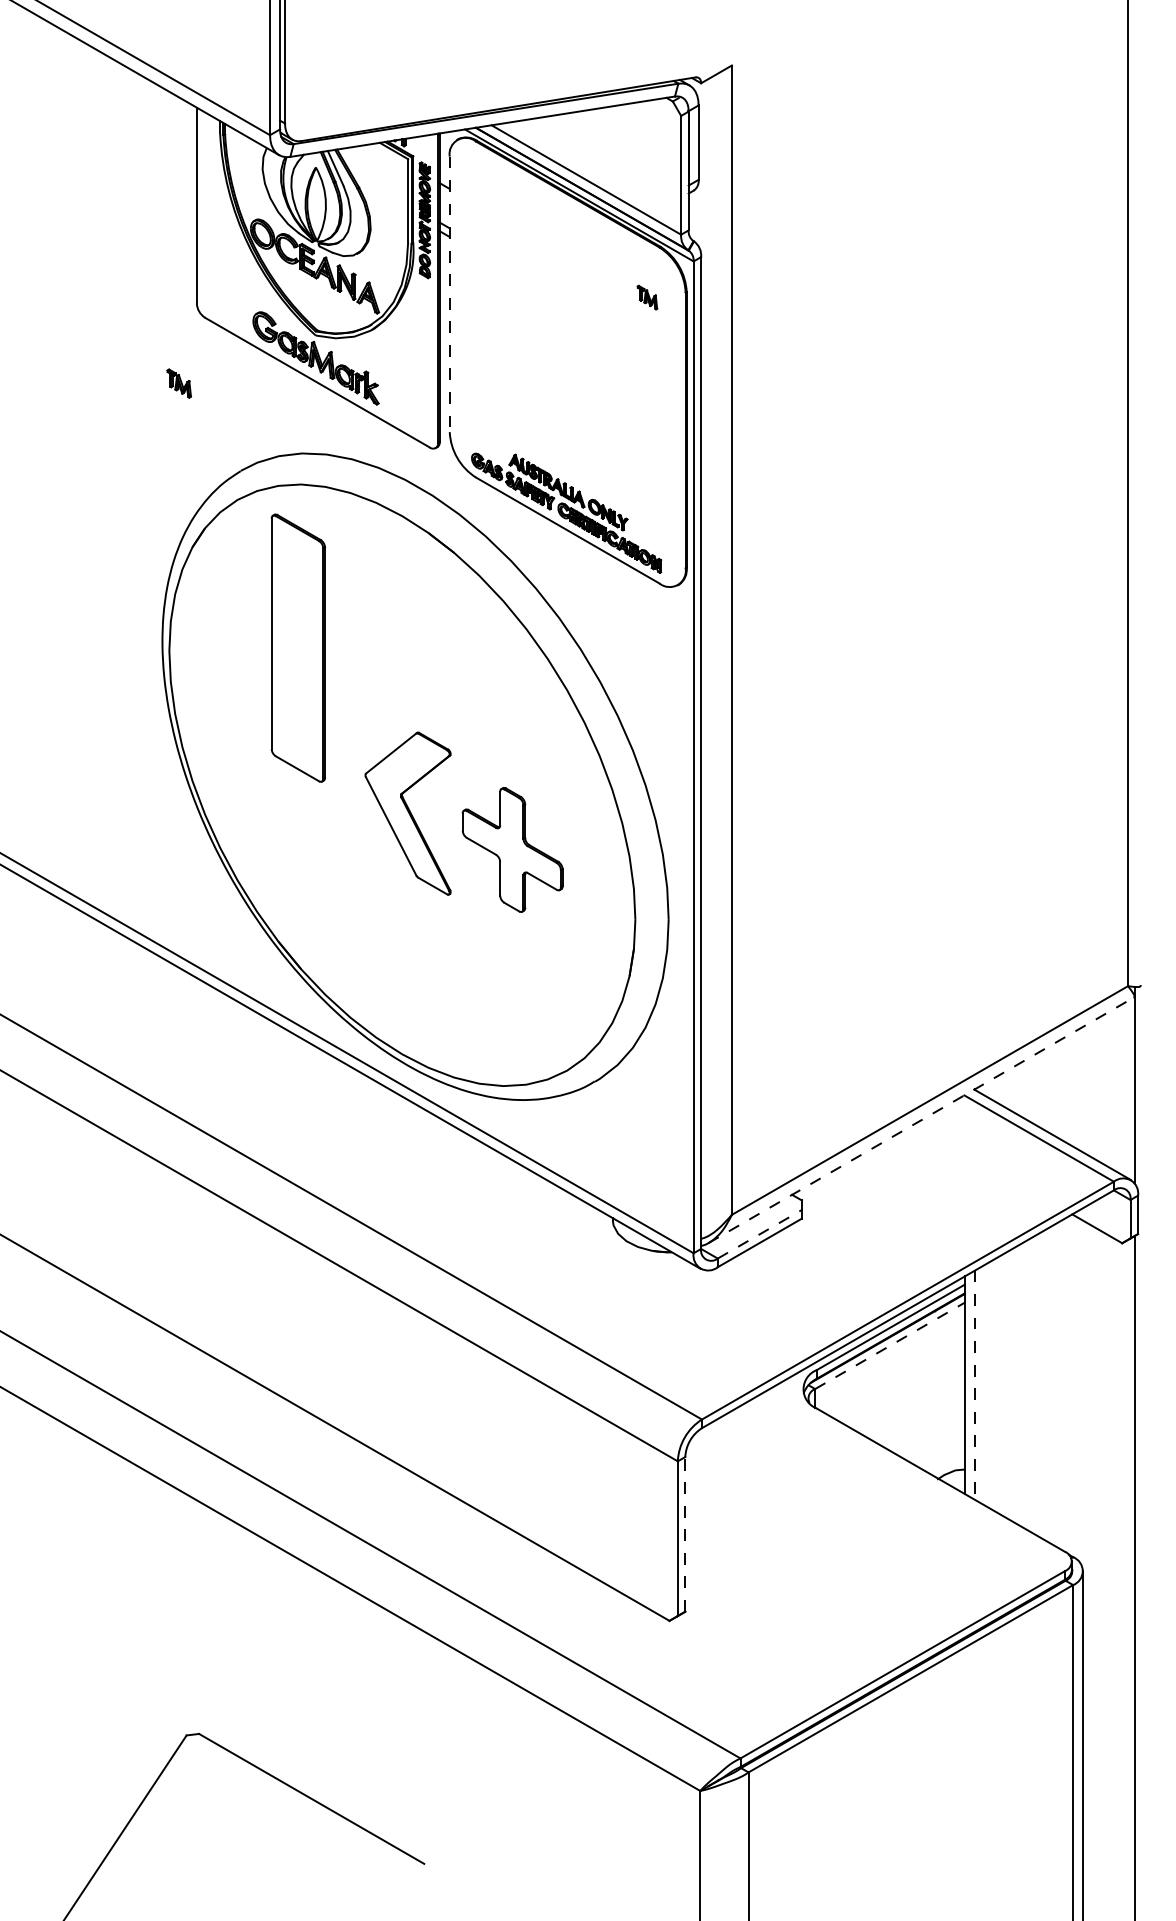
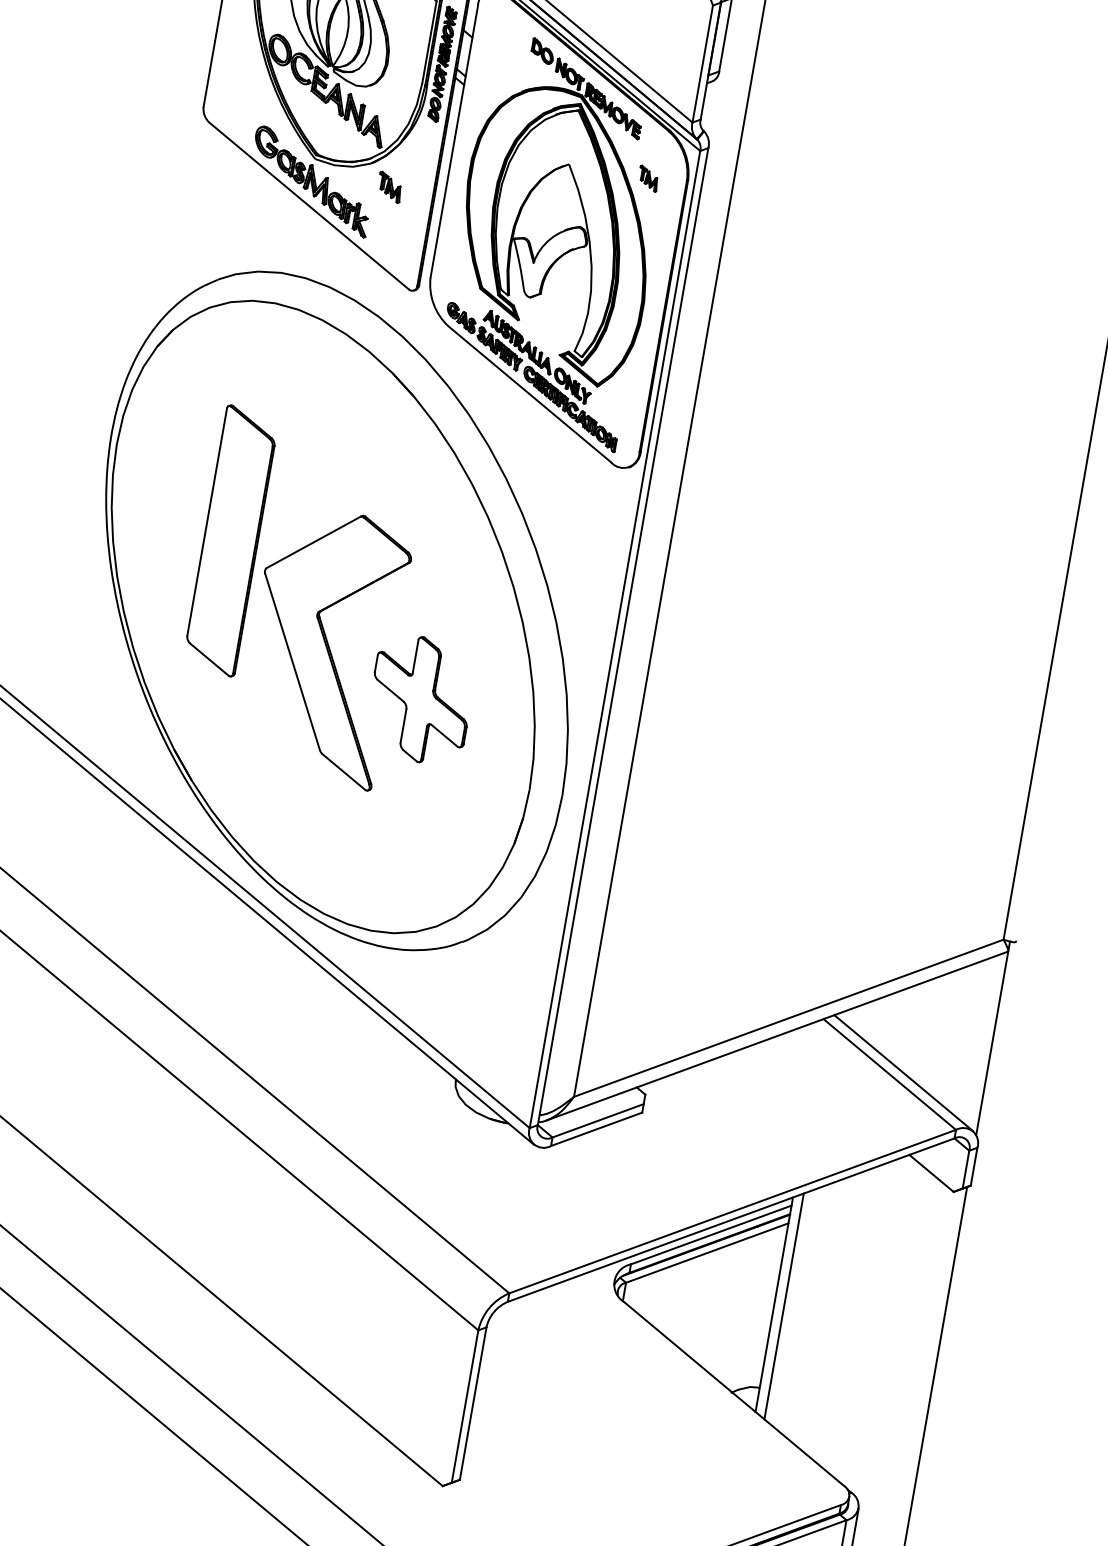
line: (449, 294) -> (454, 141), dashed -> solid
part: (567, 344) -> (561, 211), added
part: (178, 383) -> (389, 187), moved
part: (297, 647) -> (230, 540), moved
part: (407, 813) -> (323, 645), size x1.67
line: (921, 1120) -> (777, 1036), dashed -> solid
line: (759, 1234) -> (597, 1120), dashed -> solid
line: (890, 1345) -> (707, 1252), dashed -> solid
line: (974, 1385) -> (783, 1306), dashed -> solid
line: (685, 1533) -> (473, 1402), dashed -> solid

